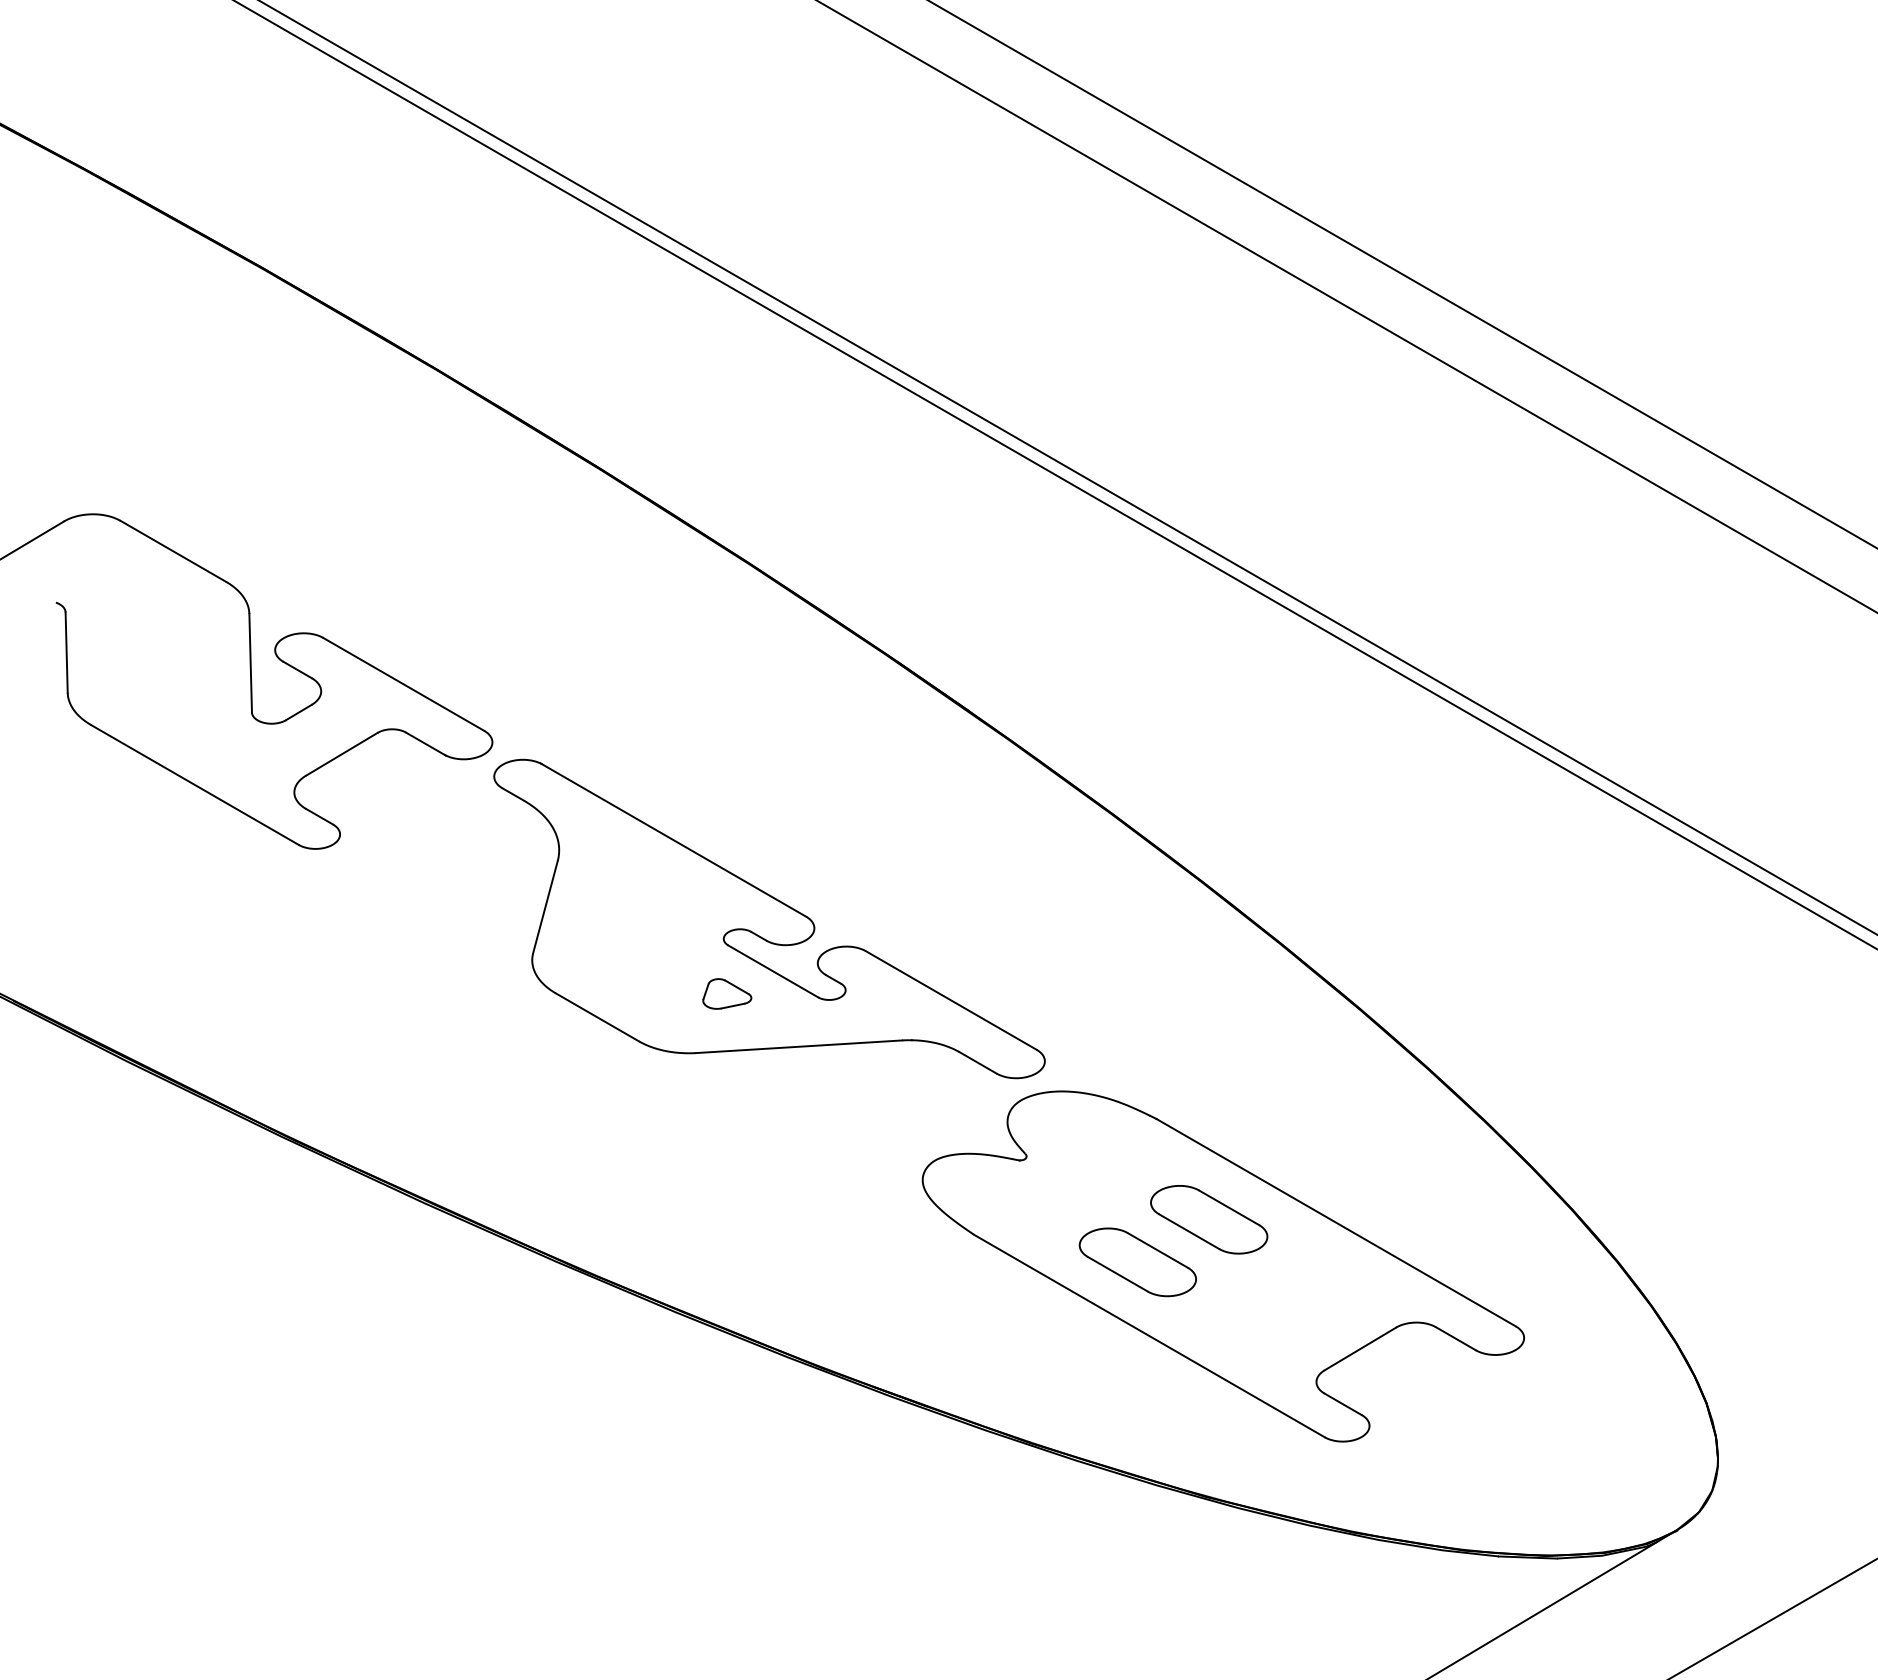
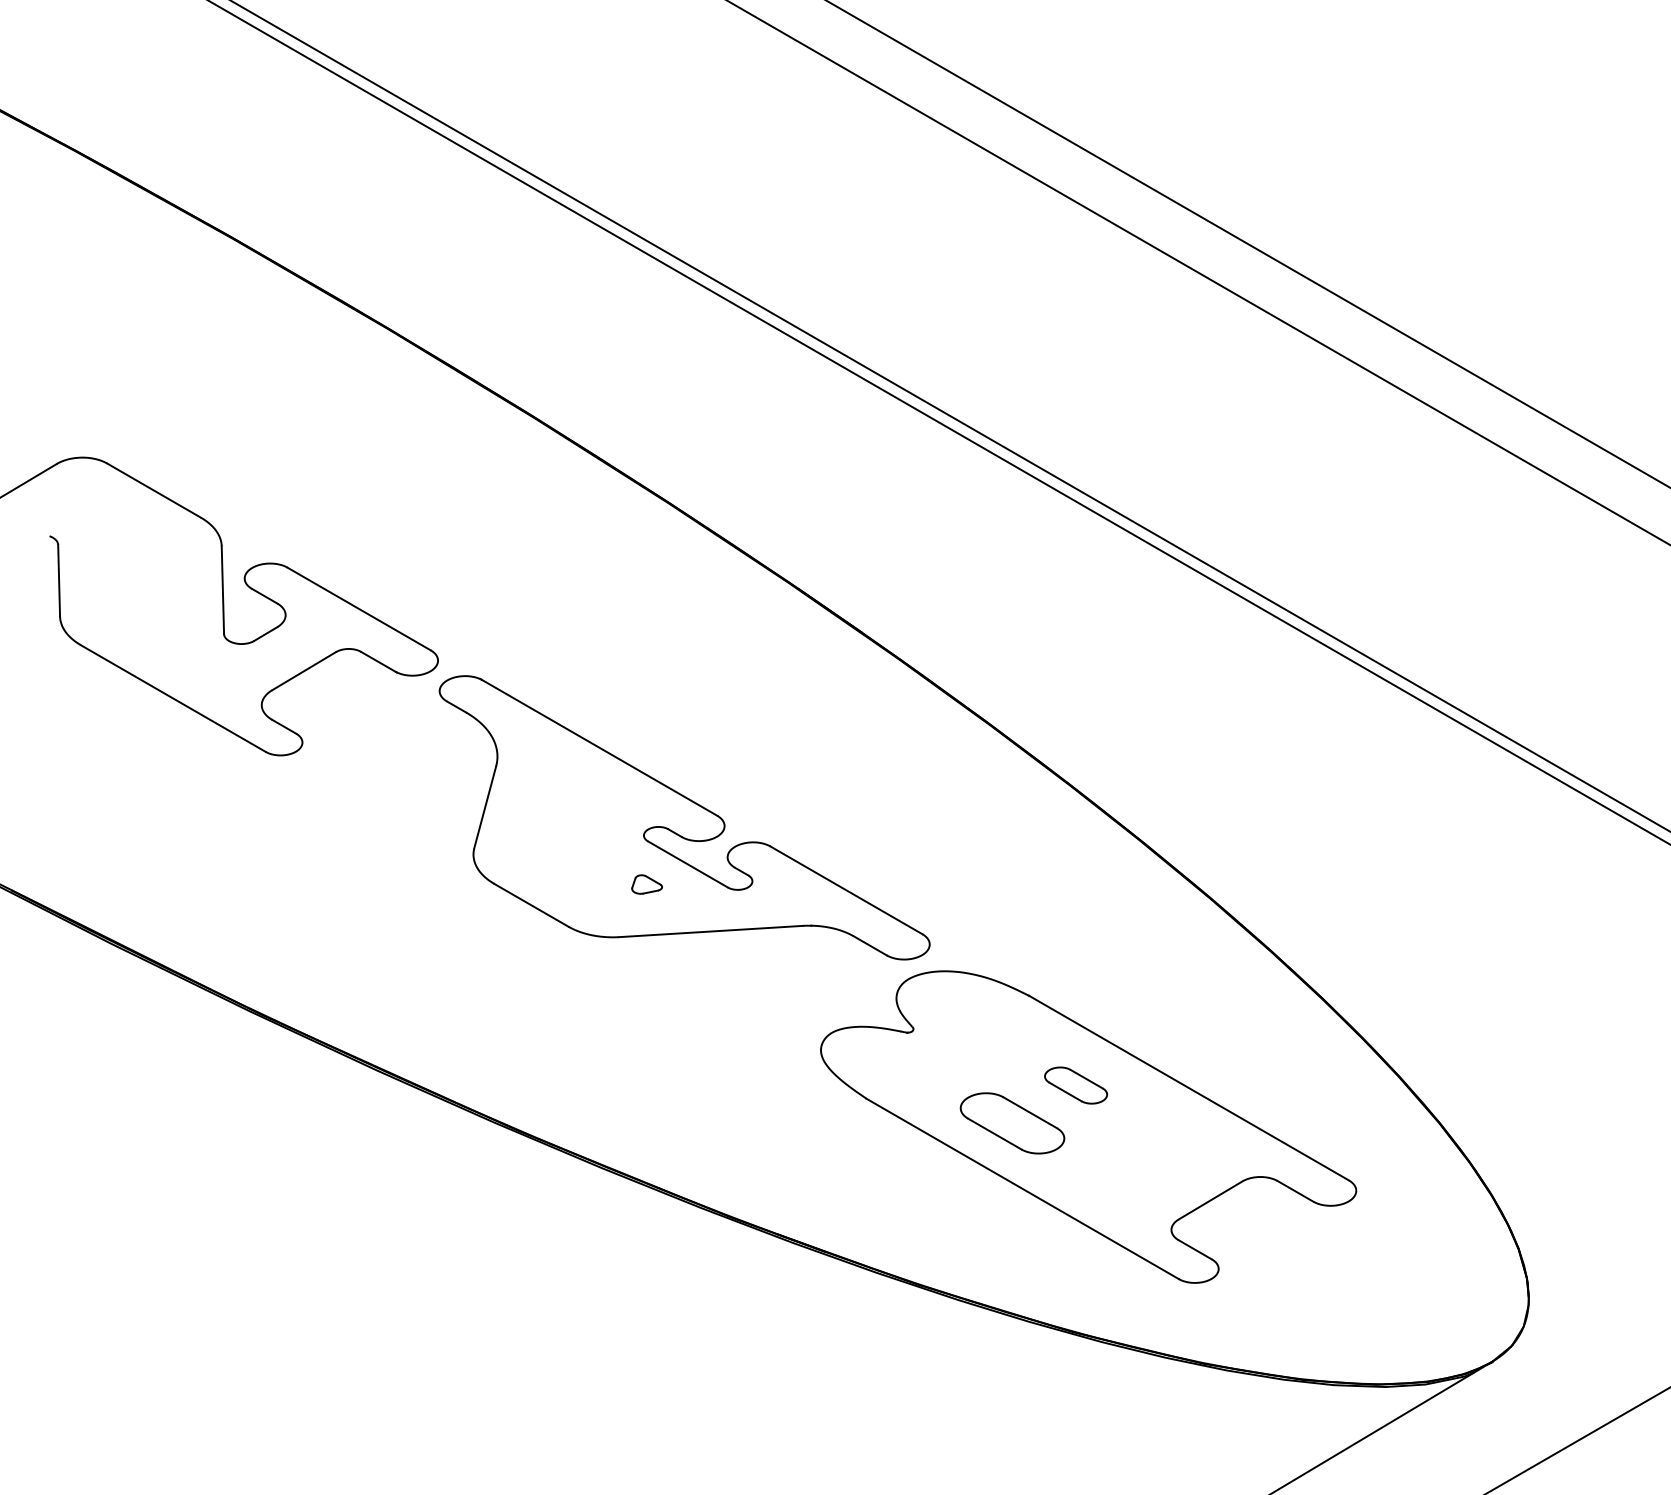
part: (727, 993) -> (647, 884), size x0.7
part: (1209, 1219) -> (1076, 1085), size x0.6

